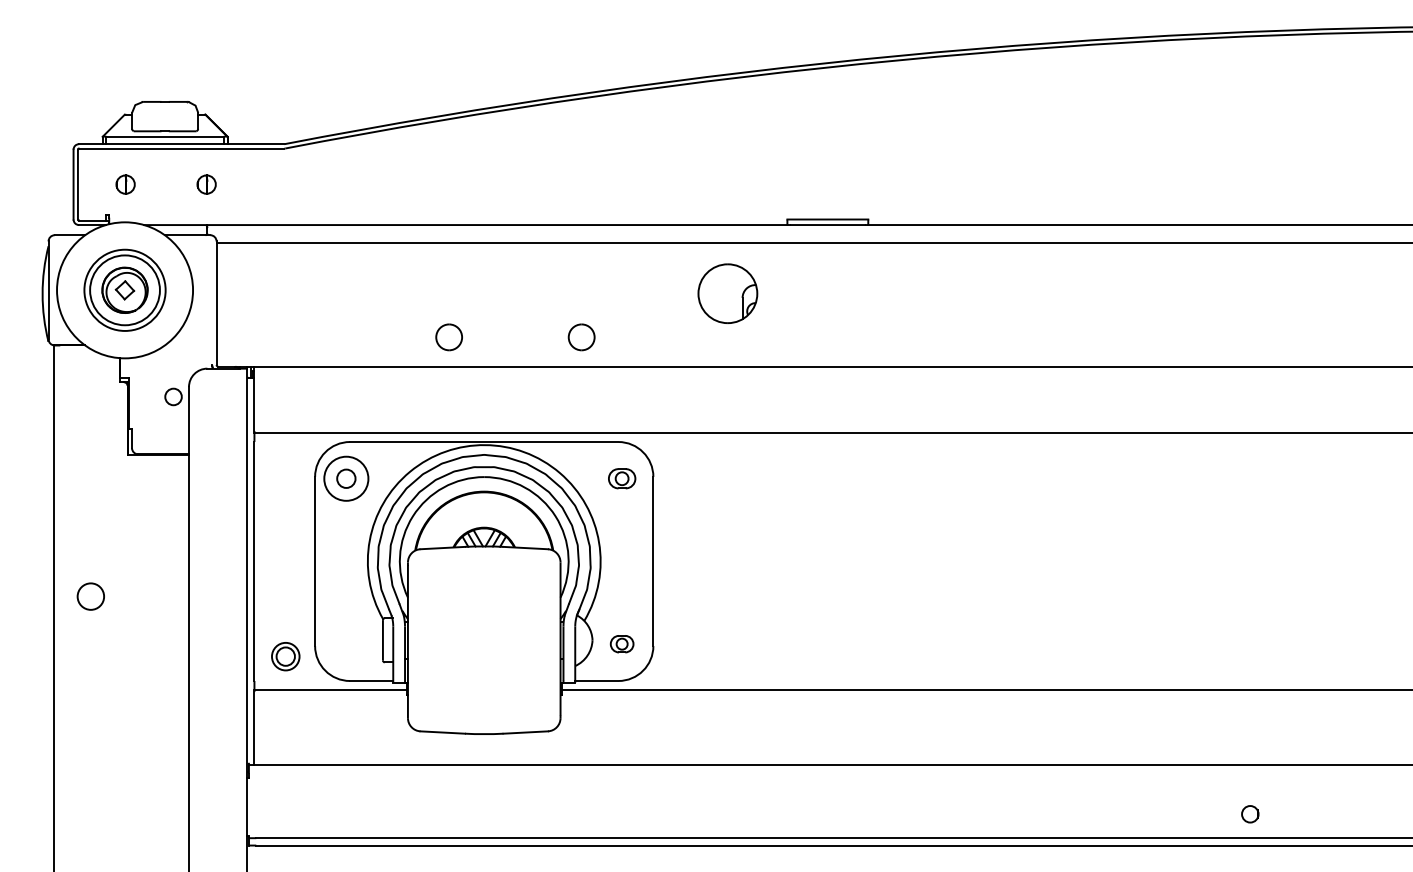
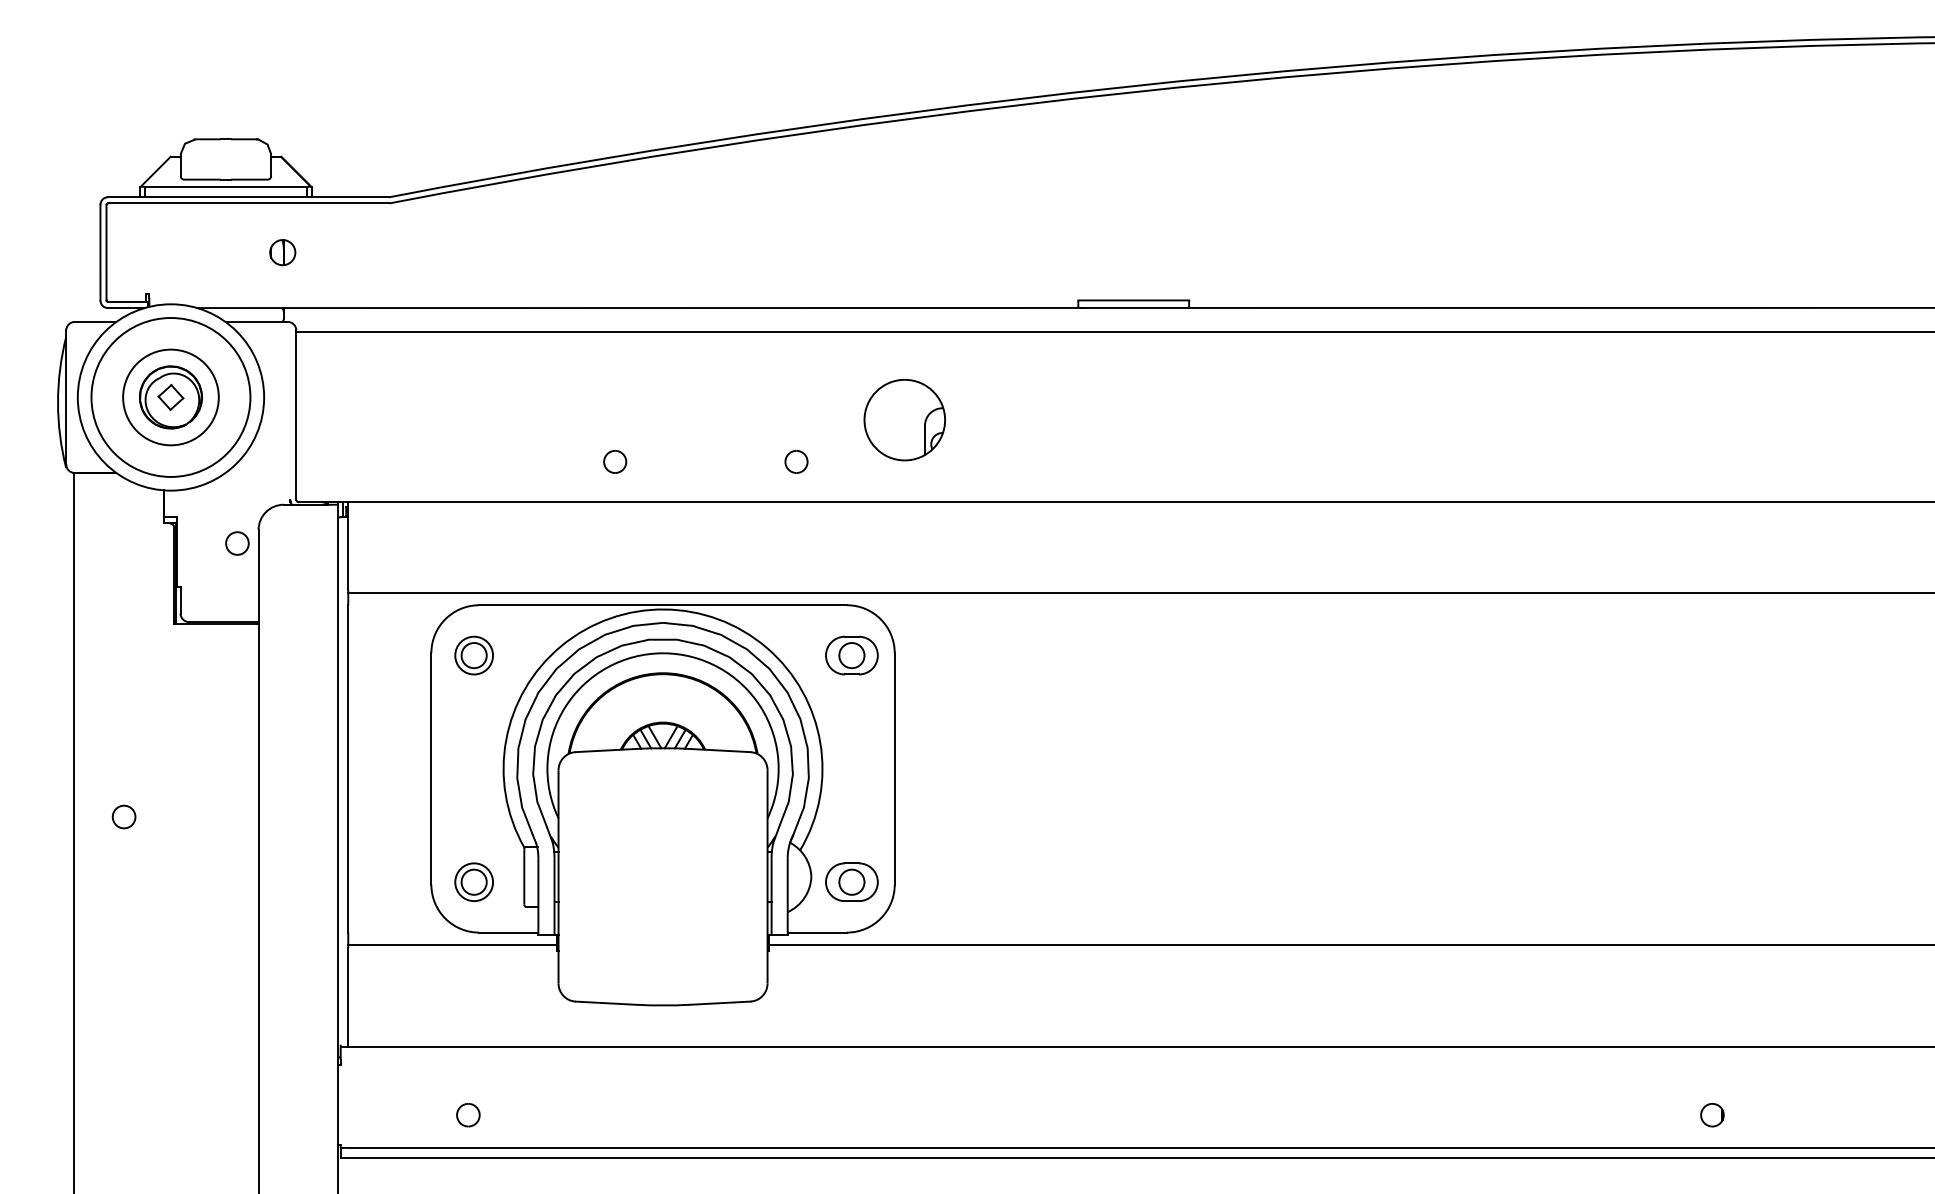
part: (125, 184) -> (171, 252), removed
circle: (124, 290) -> (170, 397), size x1.43
part: (727, 294) -> (904, 420), moved
part: (449, 337) -> (615, 461), size x0.62
part: (581, 337) -> (796, 461), size x0.62
circle: (346, 478) -> (474, 655), size x0.62
part: (621, 478) -> (851, 655), size x1.43
circle: (90, 596) -> (123, 816), size x0.62
part: (621, 643) -> (851, 881), size x1.67
part: (285, 656) -> (473, 881), moved
part: (342, 814) -> (468, 1115), added

